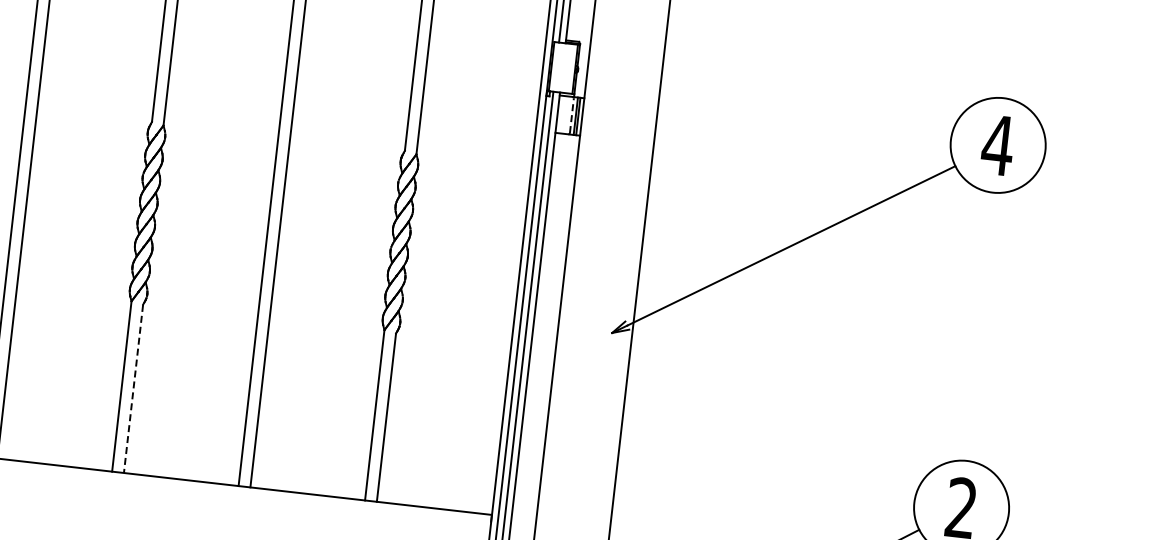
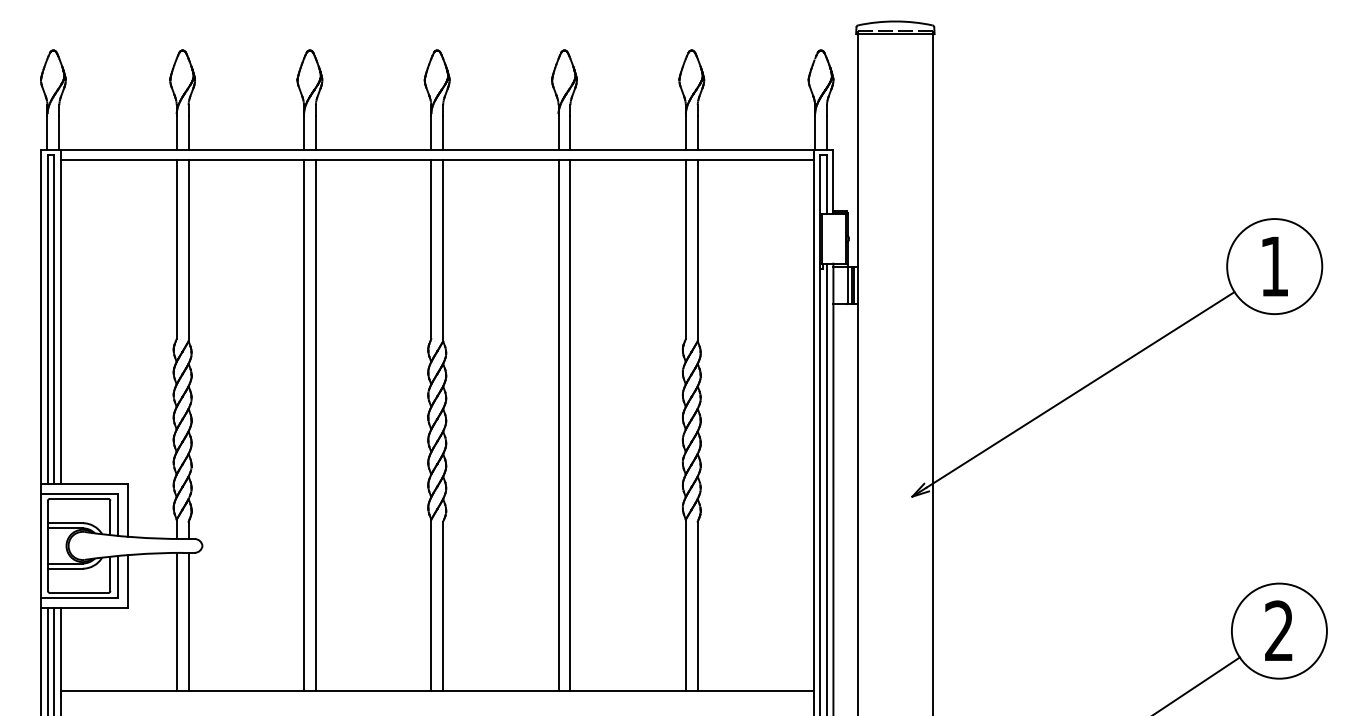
line: (571, 114) -> (847, 284), dashed -> solid
text: (997, 145) -> (1274, 266), 4 -> 1
line: (133, 389) -> (443, 606), dashed -> solid

